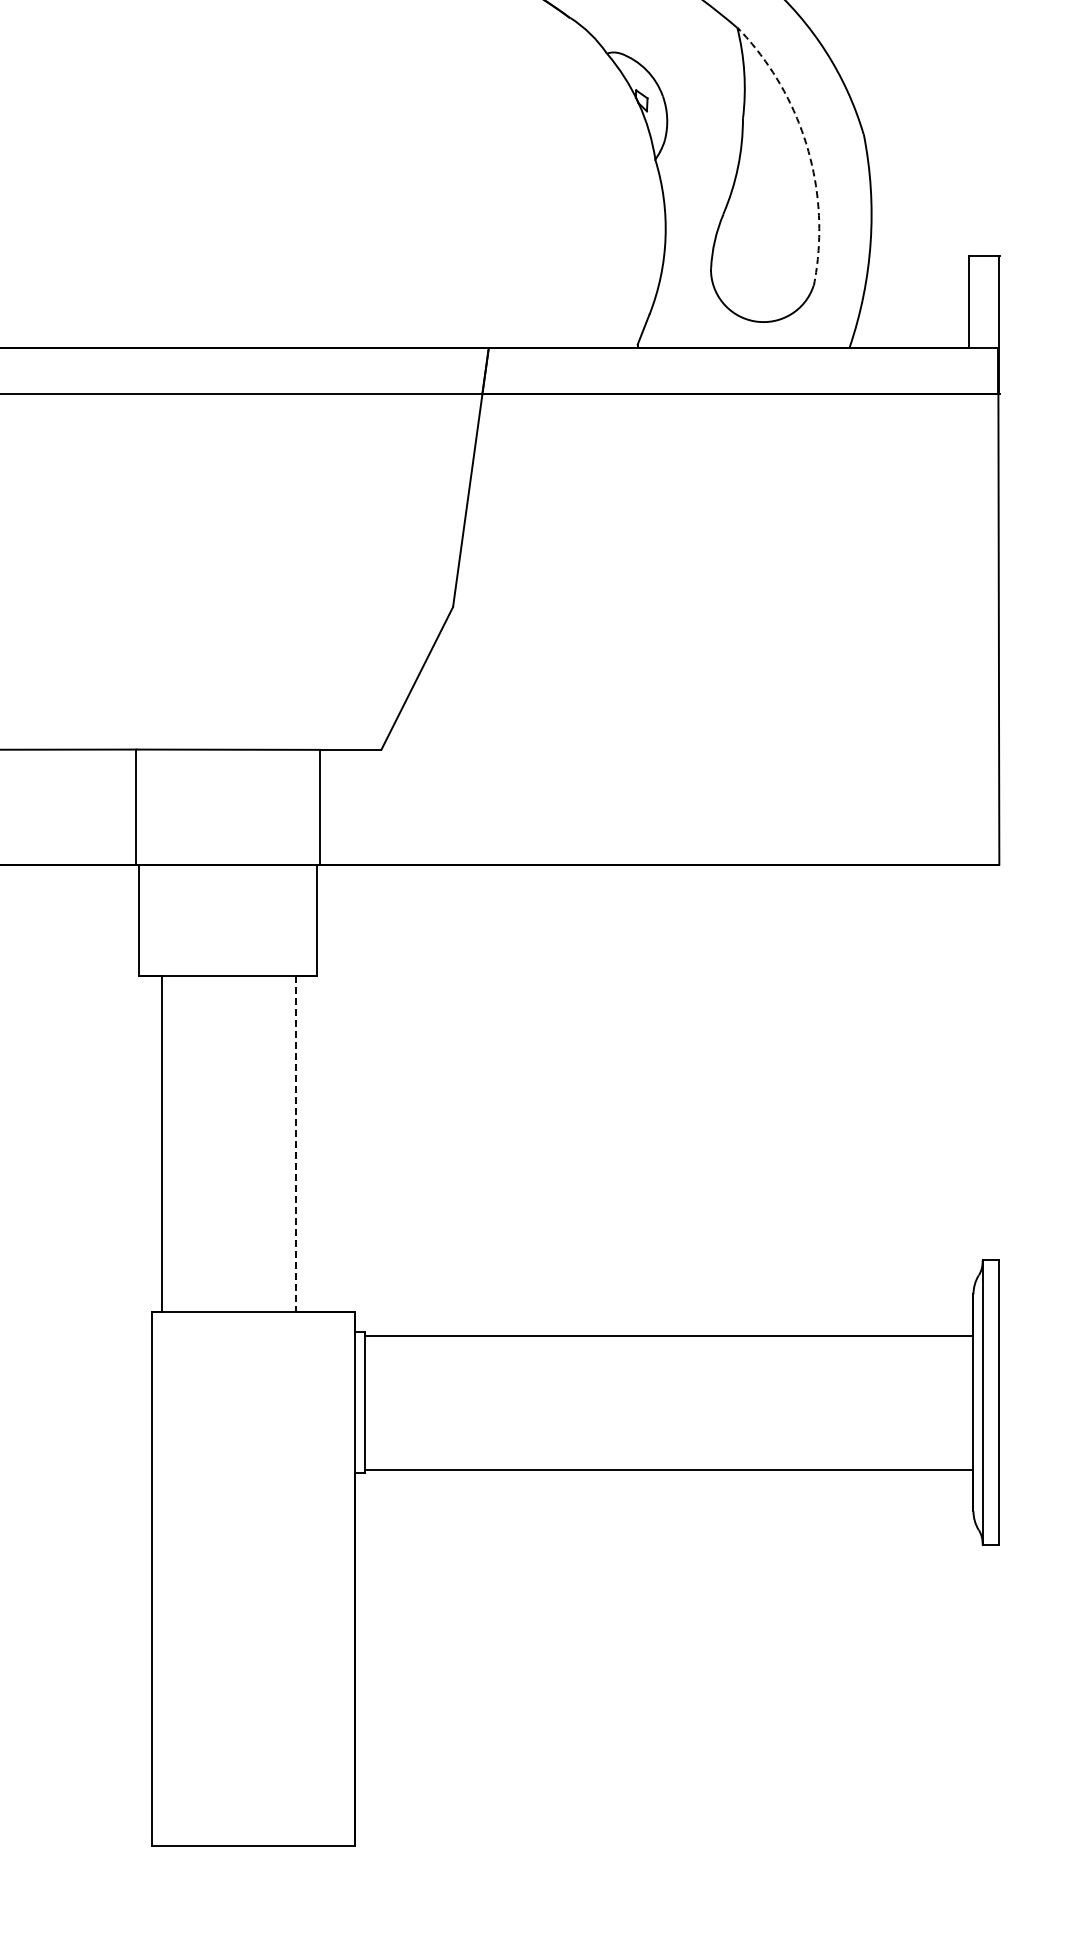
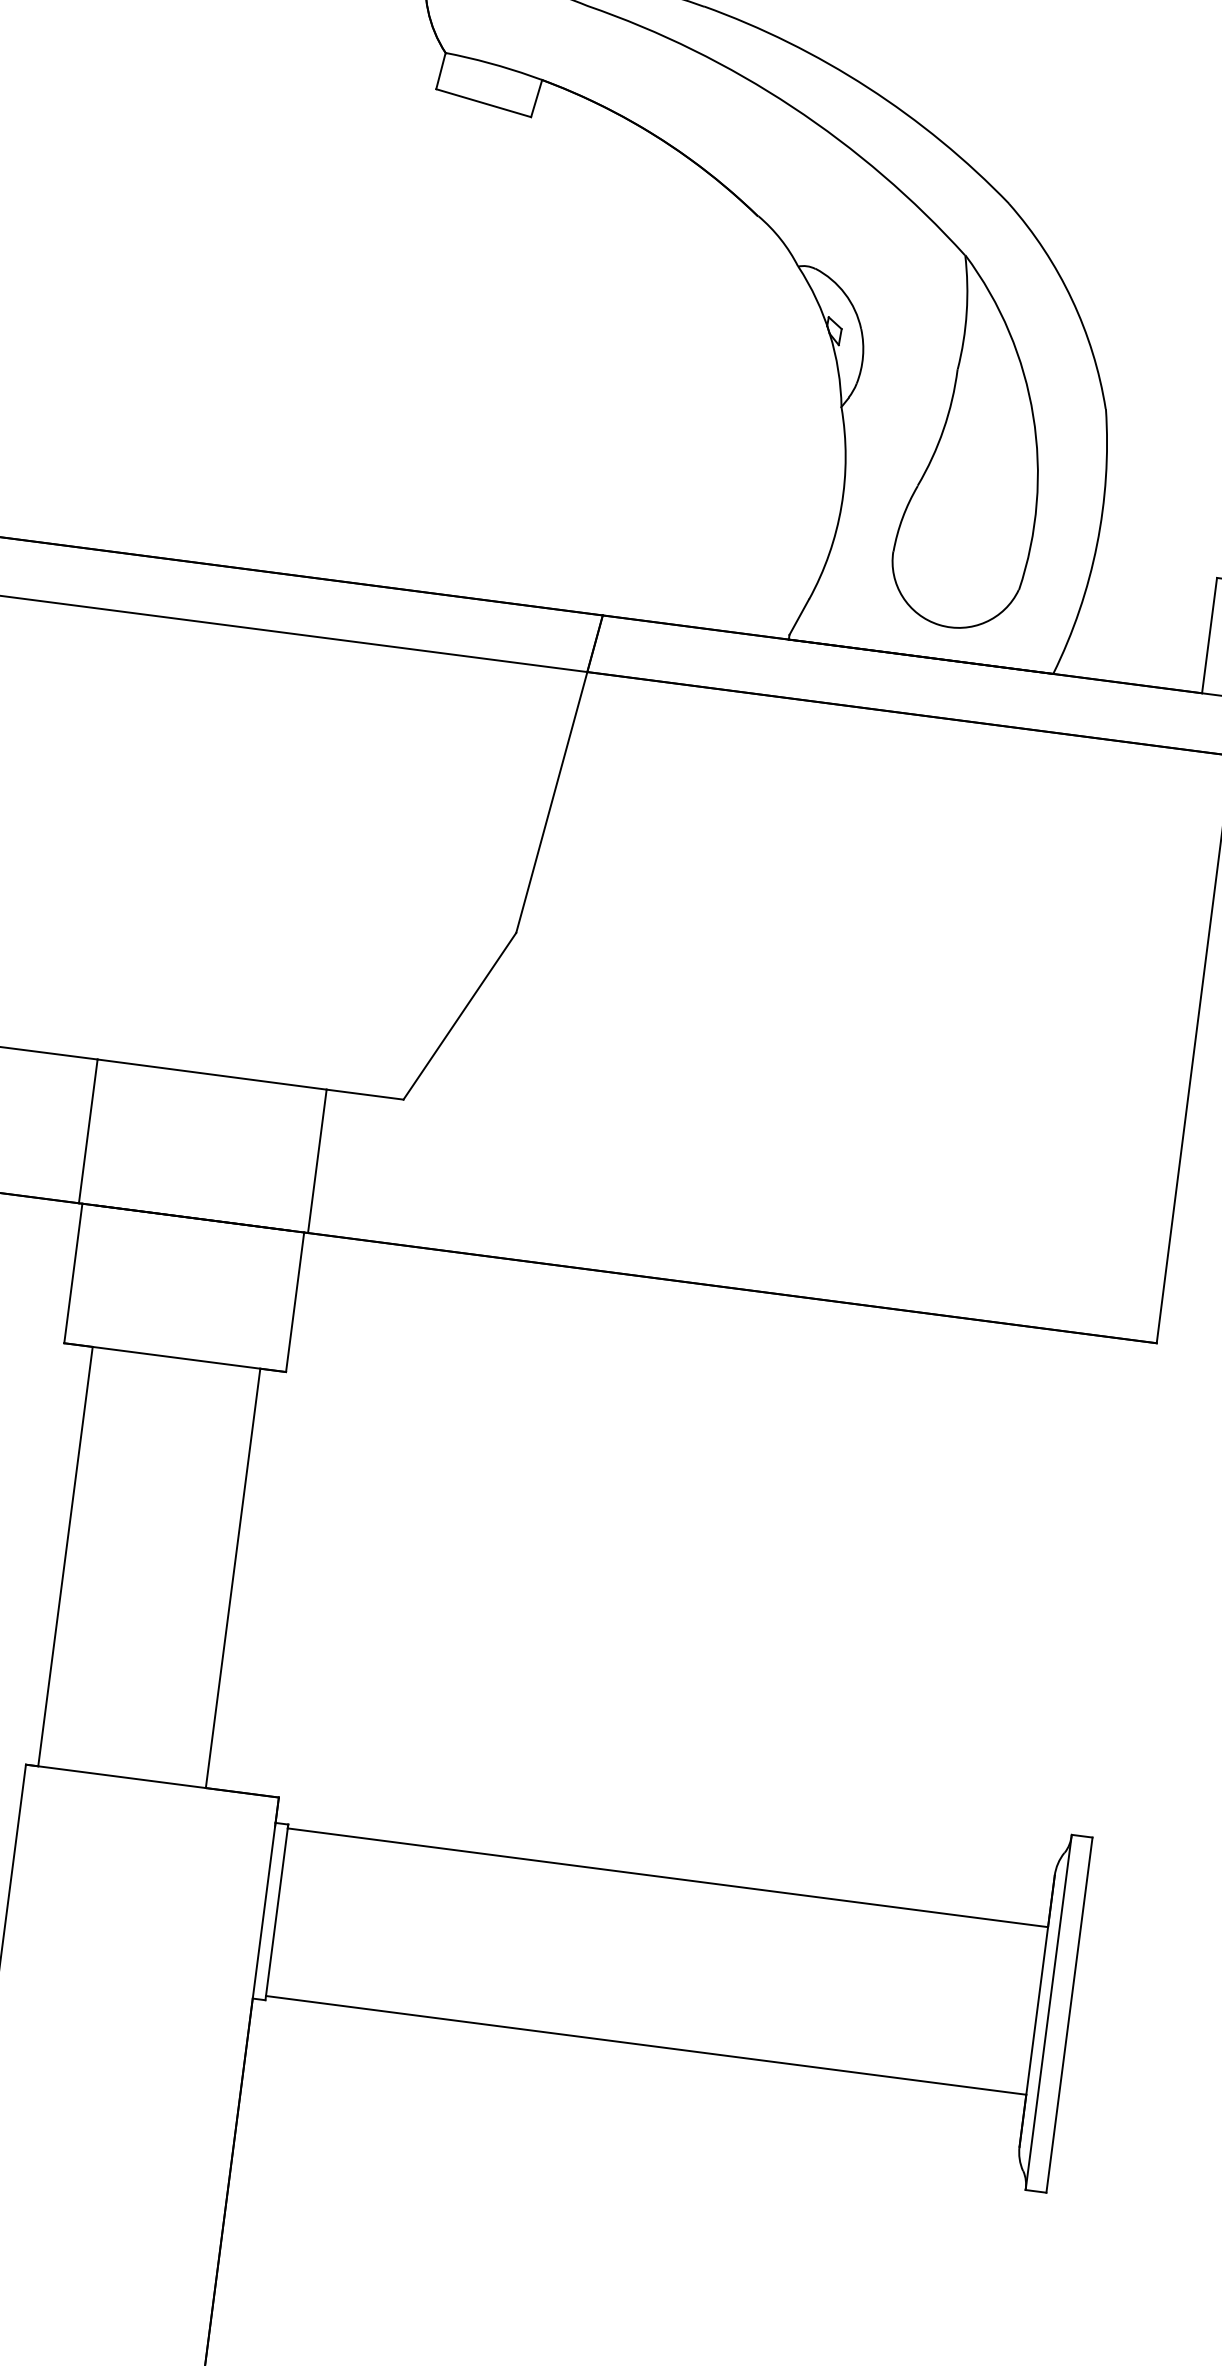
arc: (807, 147) -> (1033, 416), dashed -> solid
line: (296, 1144) -> (233, 1578), dashed -> solid

